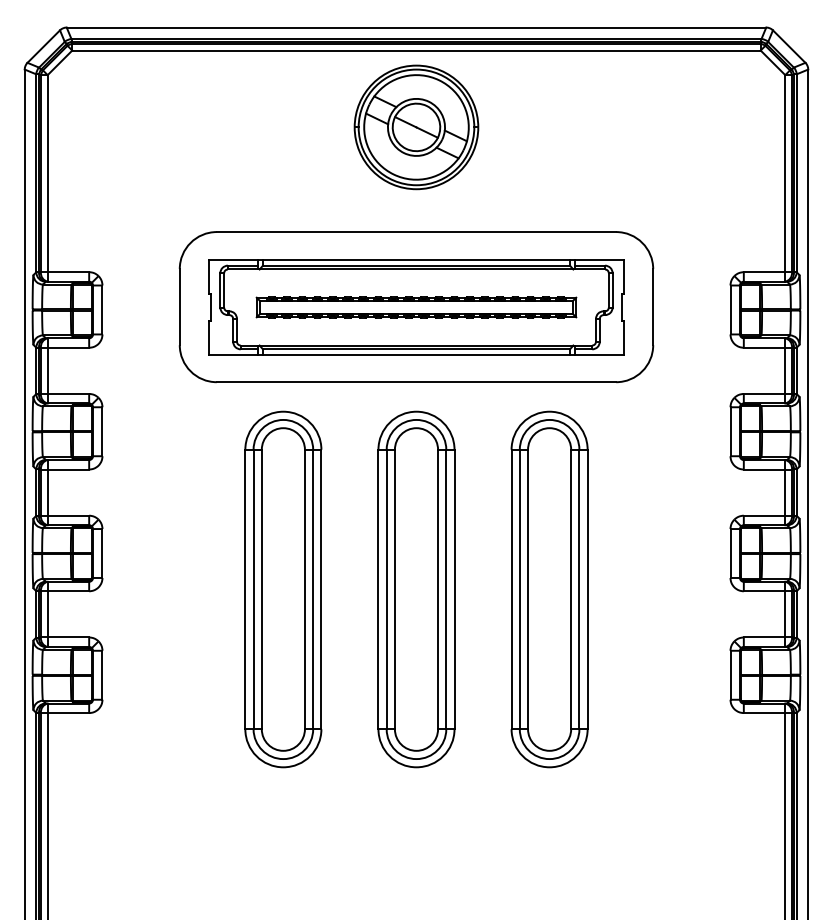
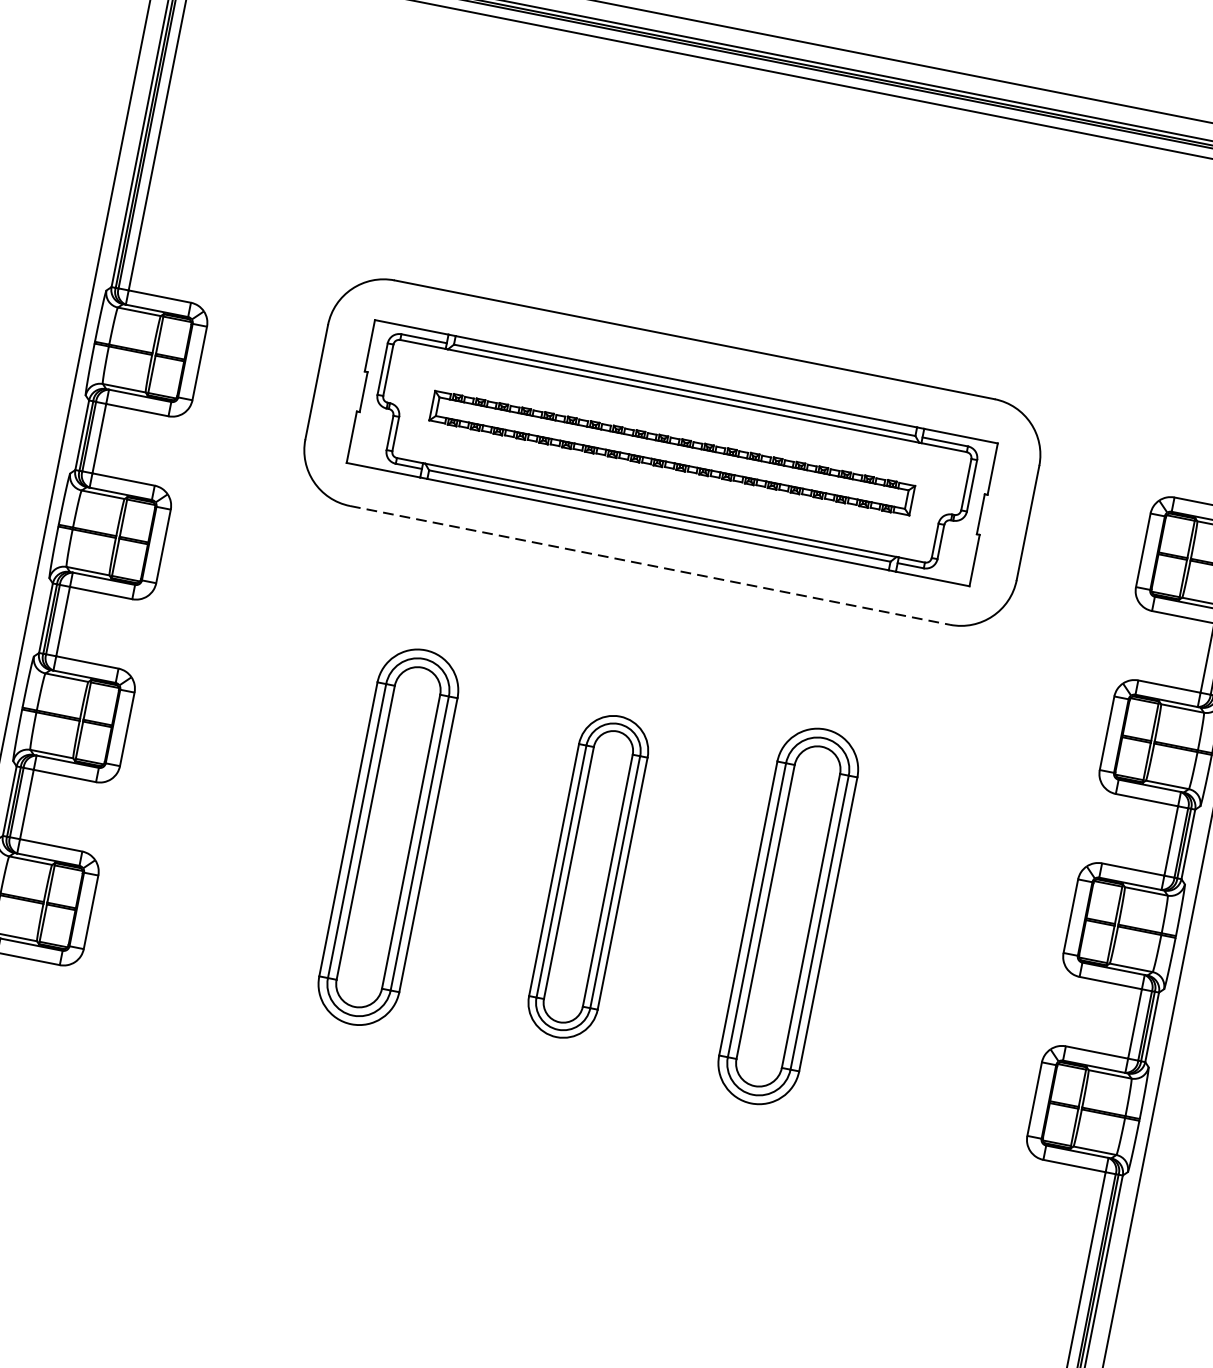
part: (416, 127) -> (725, 182), removed
line: (416, 382) -> (649, 565), solid -> dashed
part: (283, 589) -> (388, 837), size x0.7
part: (416, 589) -> (588, 876), size x0.6
part: (549, 589) -> (788, 916), size x0.7

